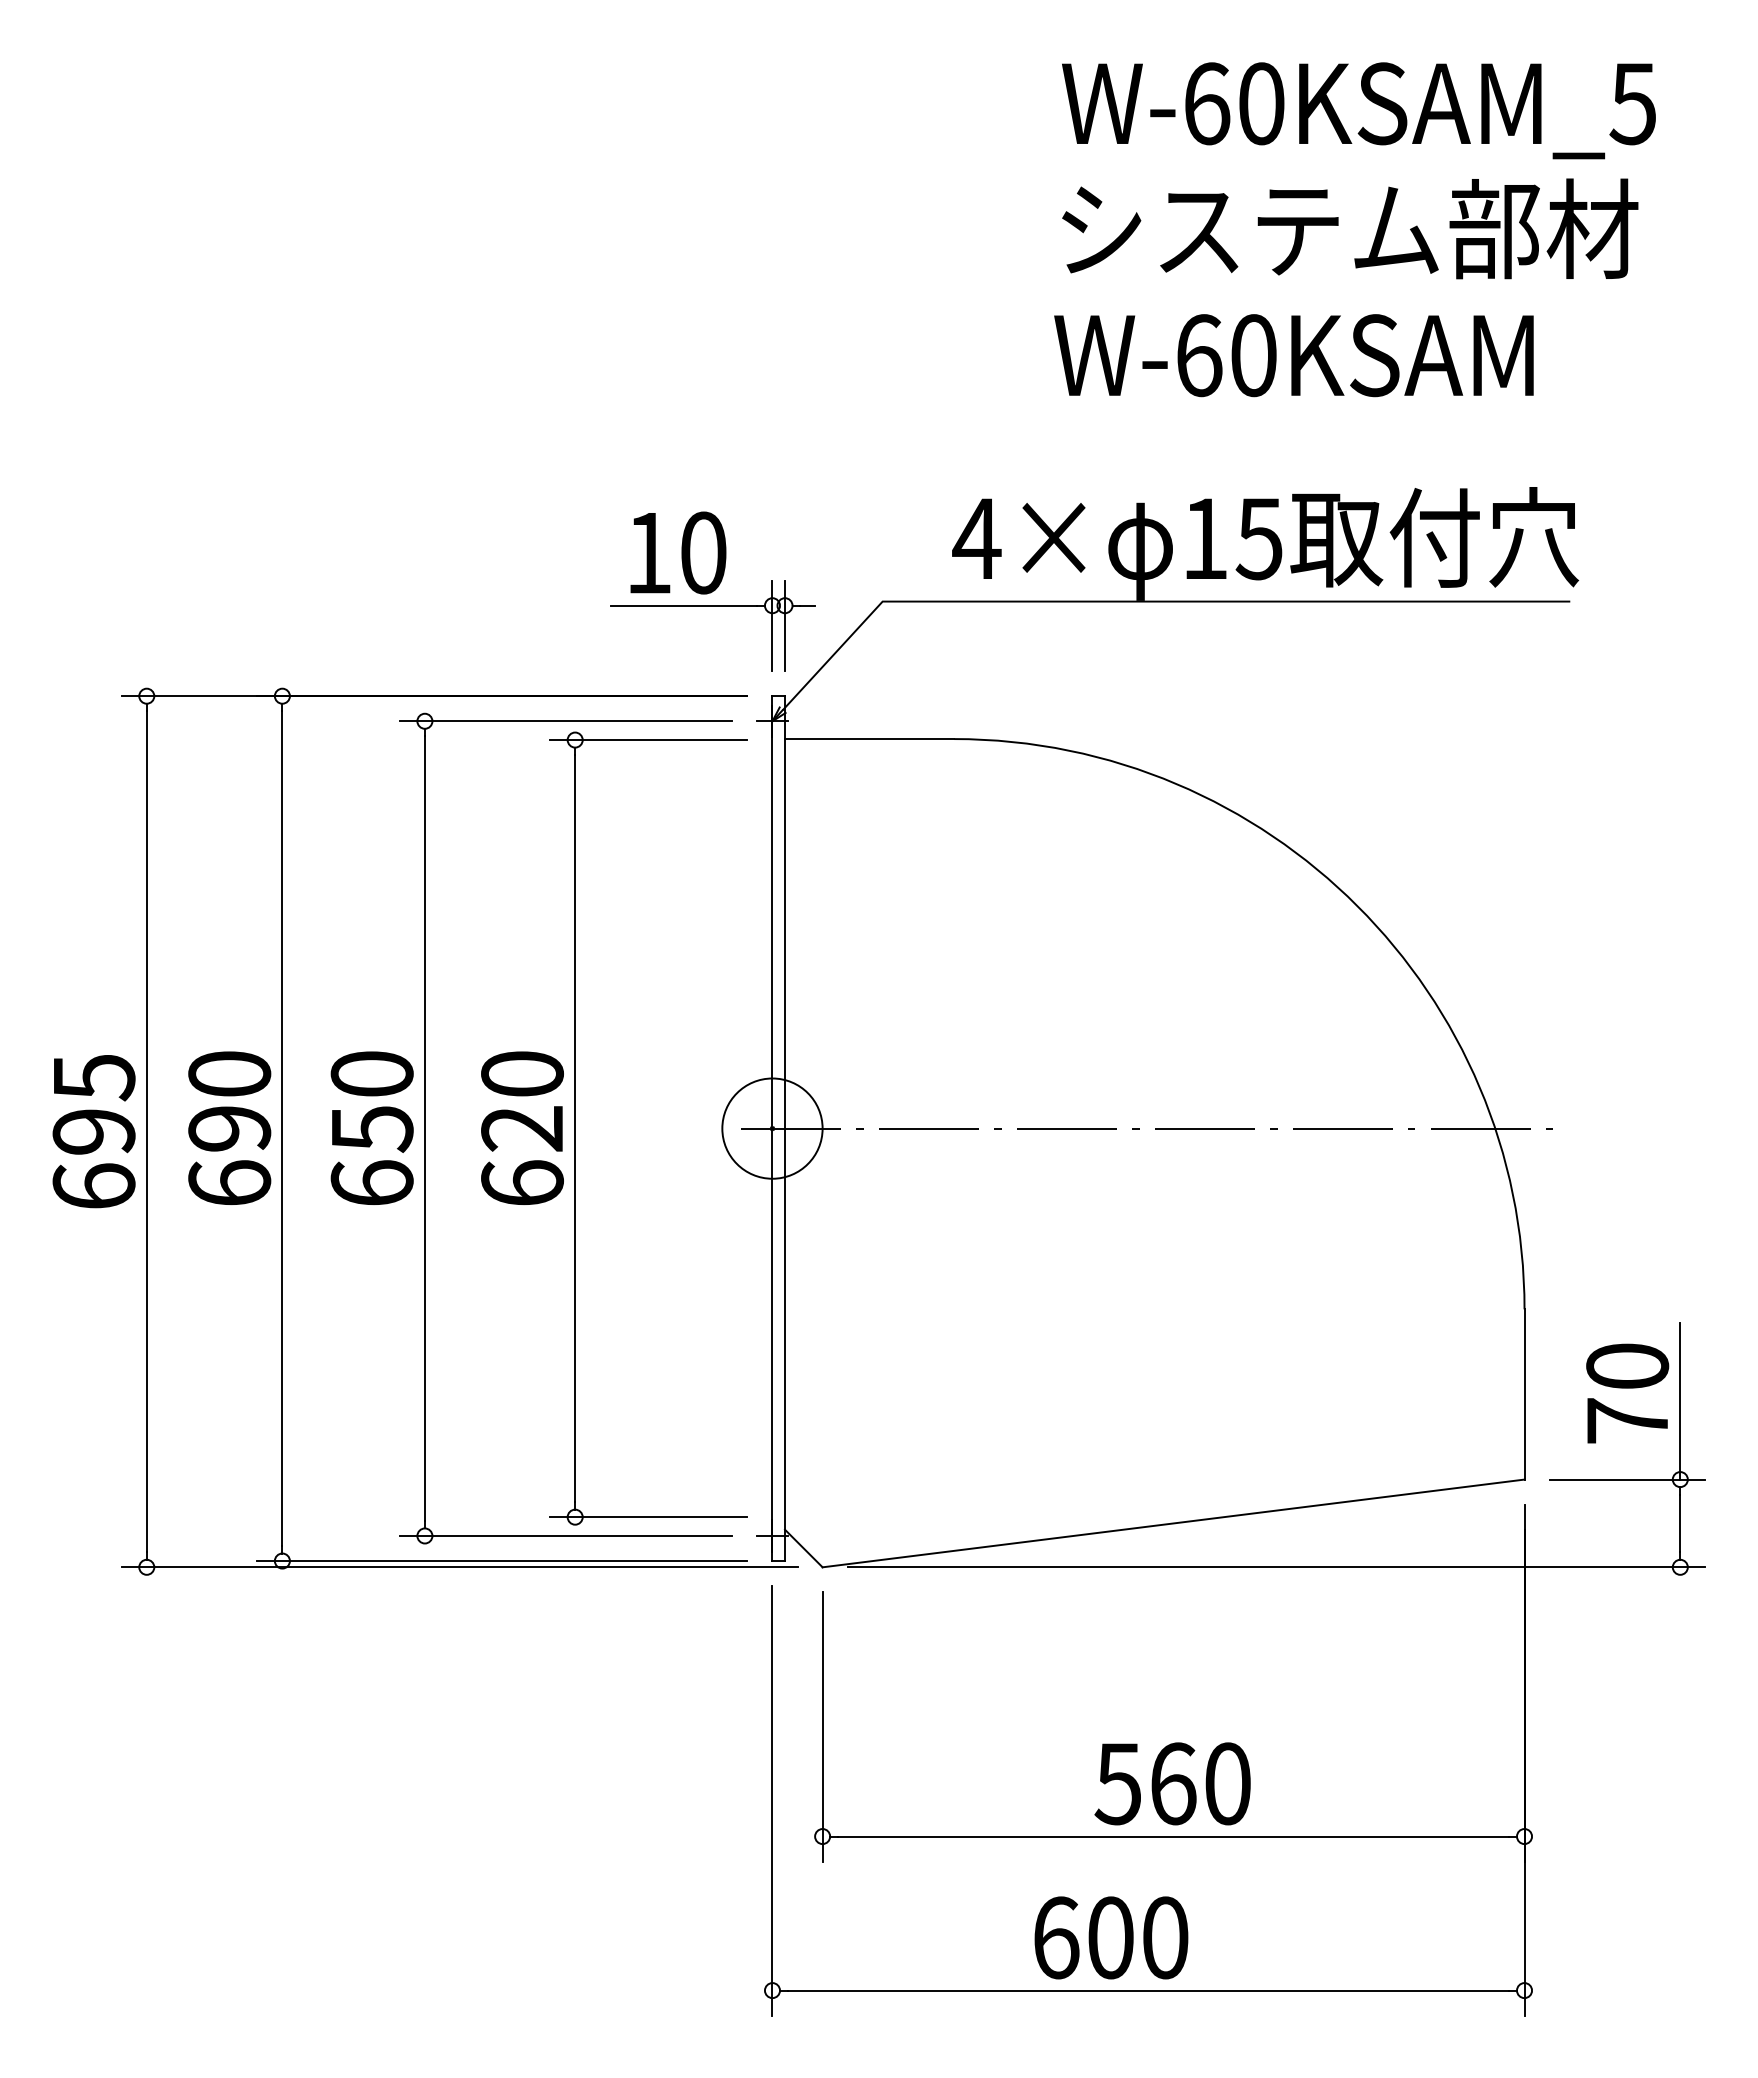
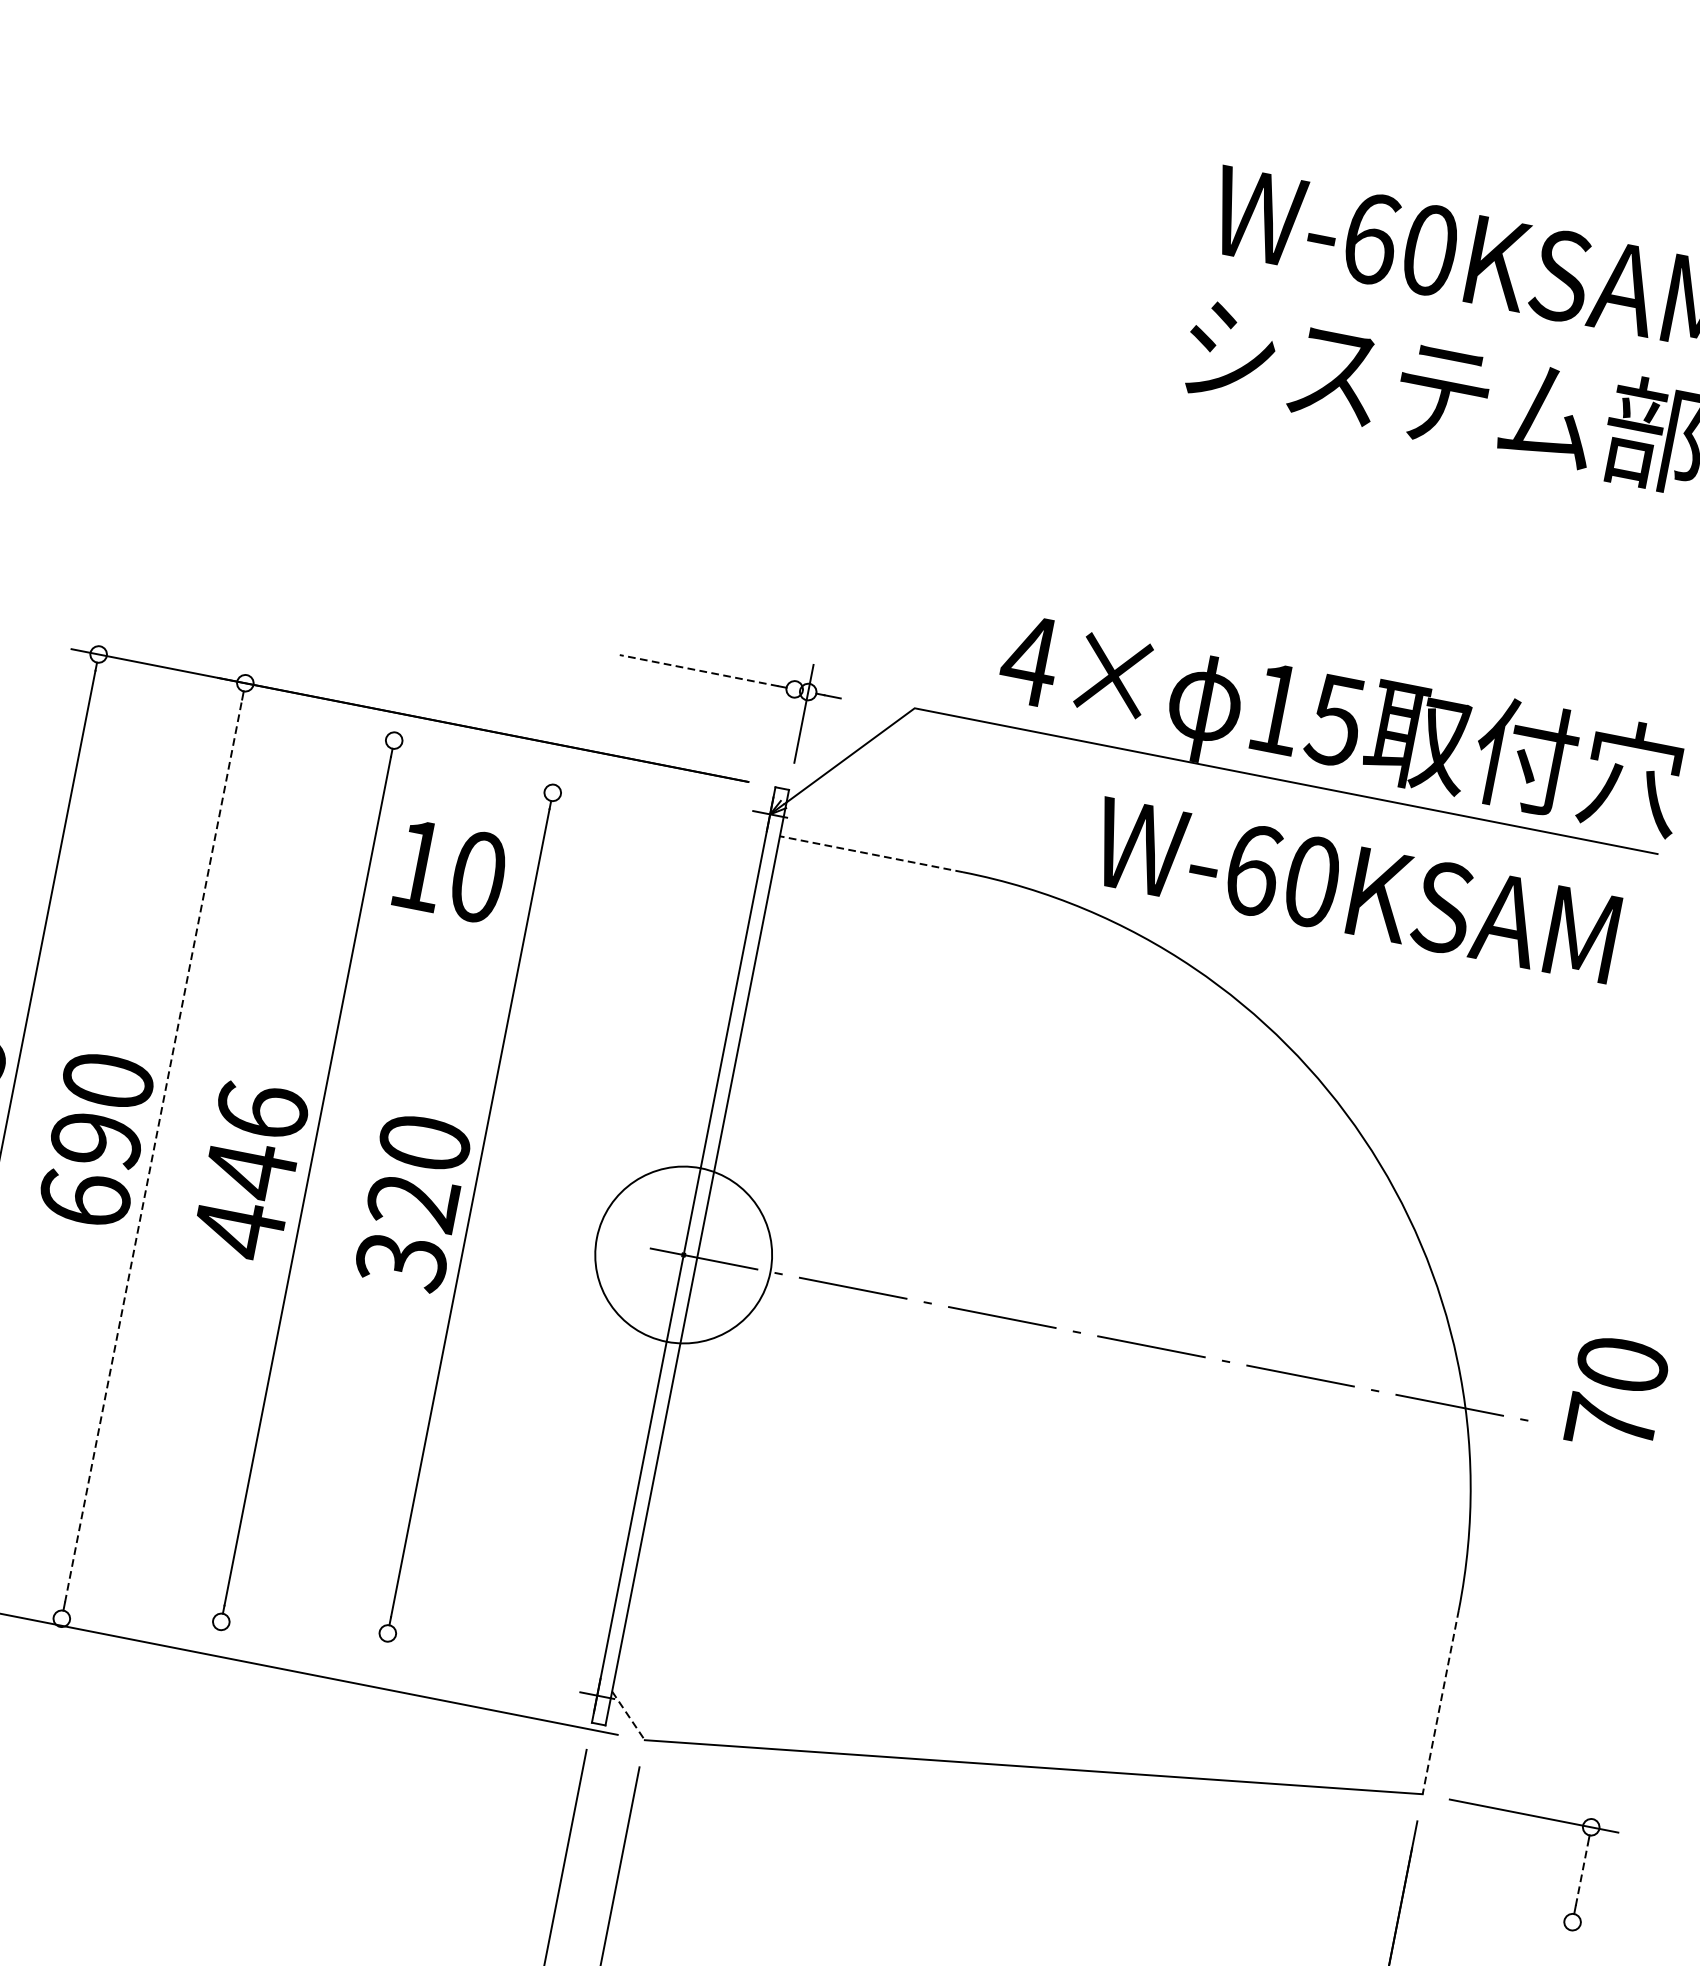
text: (1293, 355) -> (1355, 890), moved
text: (678, 552) -> (451, 871), moved
line: (683, 605) -> (698, 670), solid -> dashed
line: (772, 625) -> (790, 710), removed
line: (565, 721) -> (546, 770), removed
line: (869, 739) -> (871, 854), solid -> dashed
line: (648, 740) -> (631, 808), removed
line: (282, 1128) -> (153, 1150), solid -> dashed
circle: (772, 1128) -> (683, 1254), size x1.6
text: (371, 1129) -> (249, 1170), 650 -> 446
text: (522, 1183) -> (401, 1261), 620 -> 320
text: (1627, 1393) -> (1616, 1394), moved
line: (1524, 1394) -> (1440, 1702), solid -> dashed
line: (1680, 1400) -> (1608, 1741), removed
line: (648, 1517) -> (467, 1649), removed
line: (1680, 1523) -> (1582, 1874), solid -> dashed
line: (565, 1535) -> (373, 1651), removed
line: (803, 1548) -> (628, 1715), solid -> dashed
line: (502, 1561) -> (299, 1665), removed
line: (1276, 1567) -> (1135, 1836), removed

